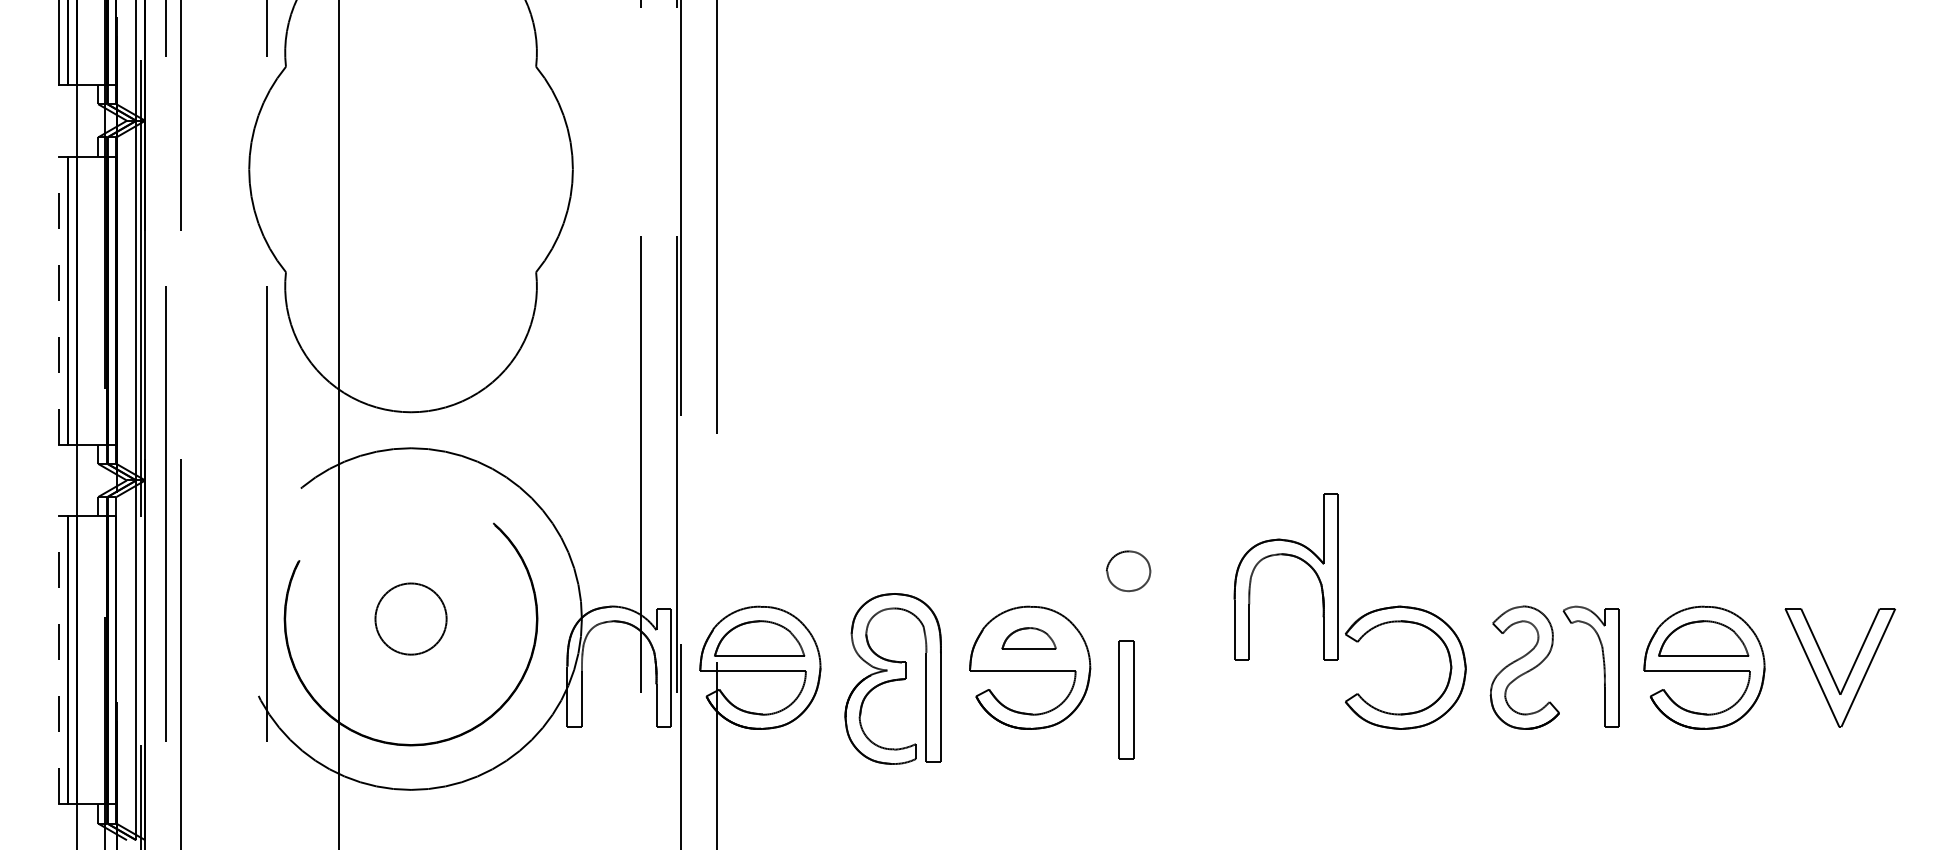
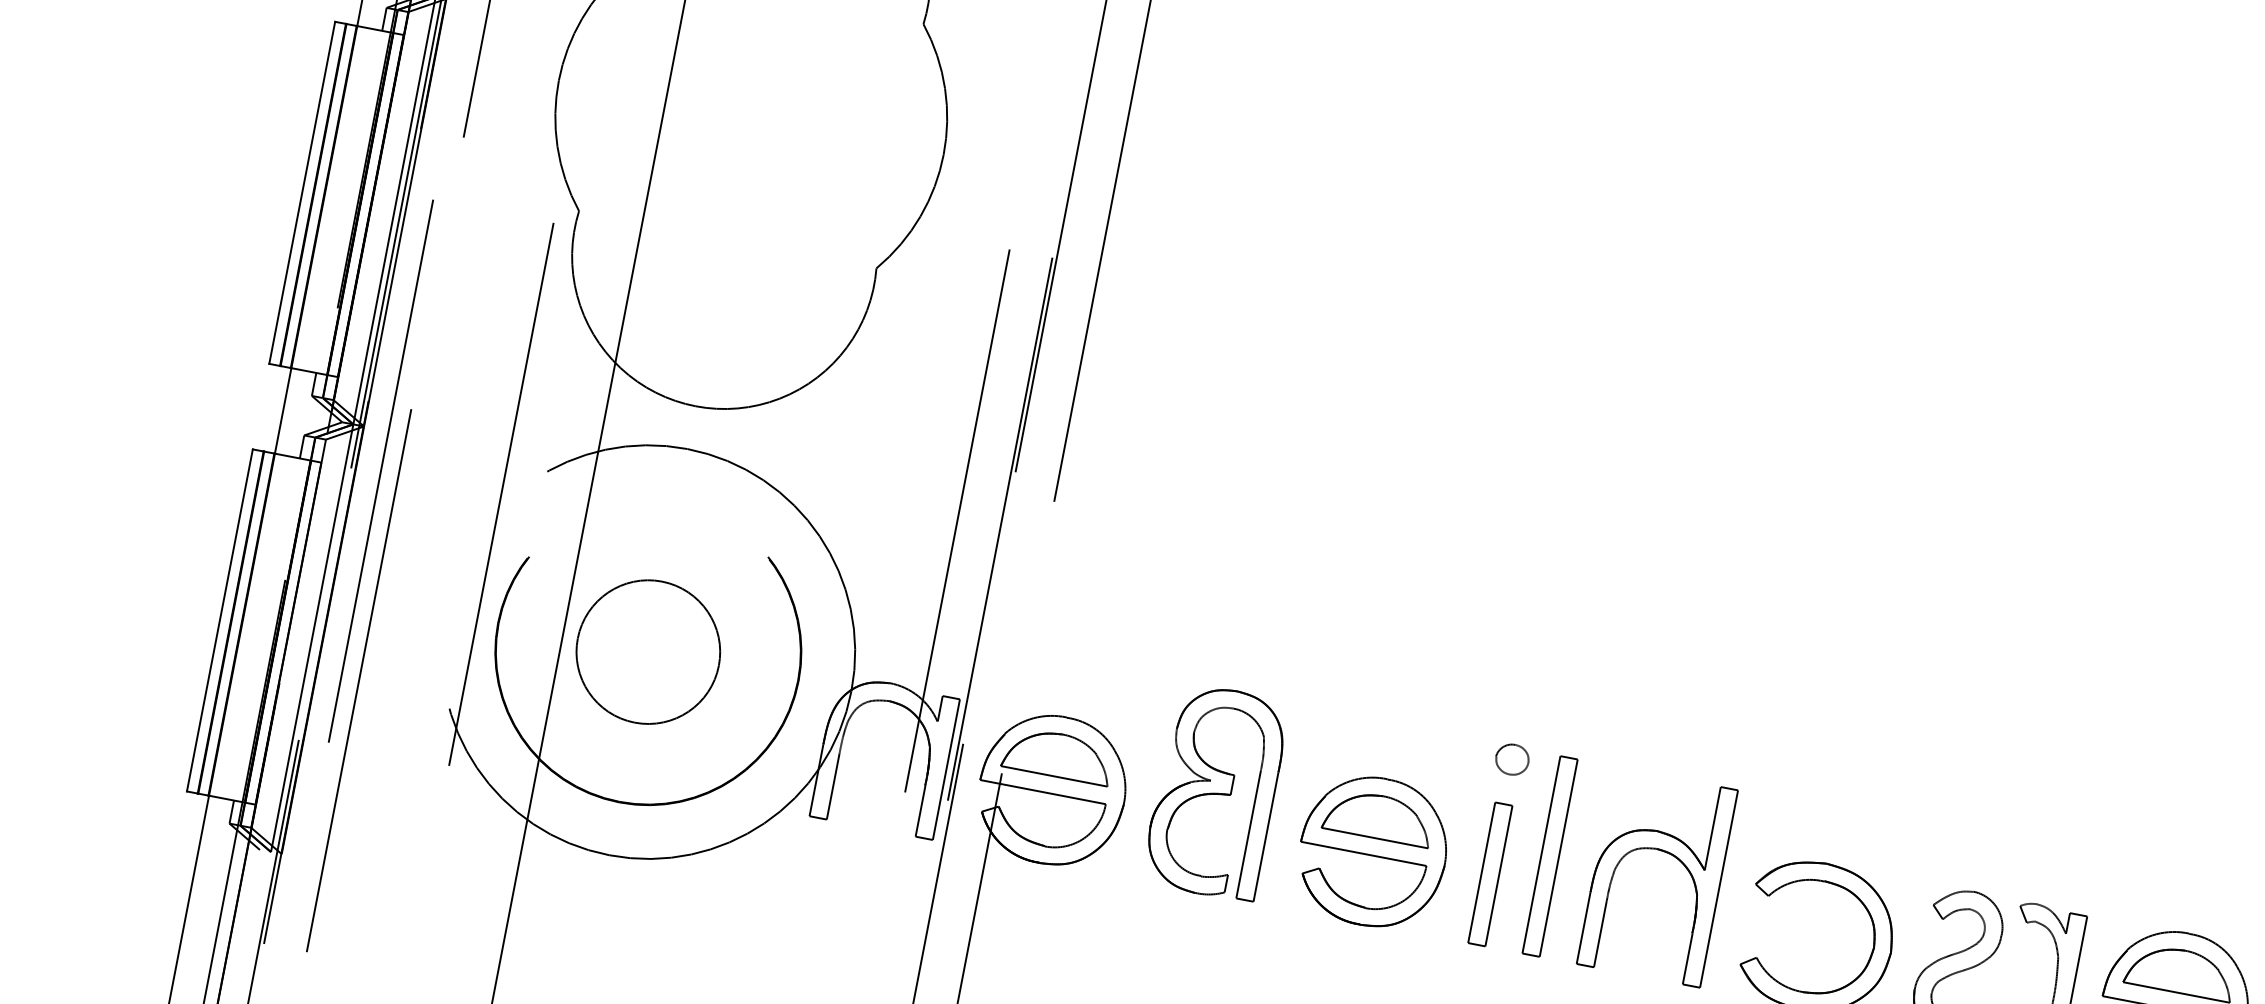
line: (58, 300) -> (302, 192), dashed -> solid
part: (1289, 556) -> (1665, 853), moved
part: (1128, 571) -> (1512, 759), size x0.62
circle: (410, 618) -> (647, 651), size x1.67
part: (1028, 638) -> (1377, 816), size x1.67
part: (1174, 643) -> (1550, 855), added
line: (58, 660) -> (219, 620), dashed -> solid
part: (892, 678) -> (1215, 791), moved
part: (1126, 699) -> (1490, 873), moved

